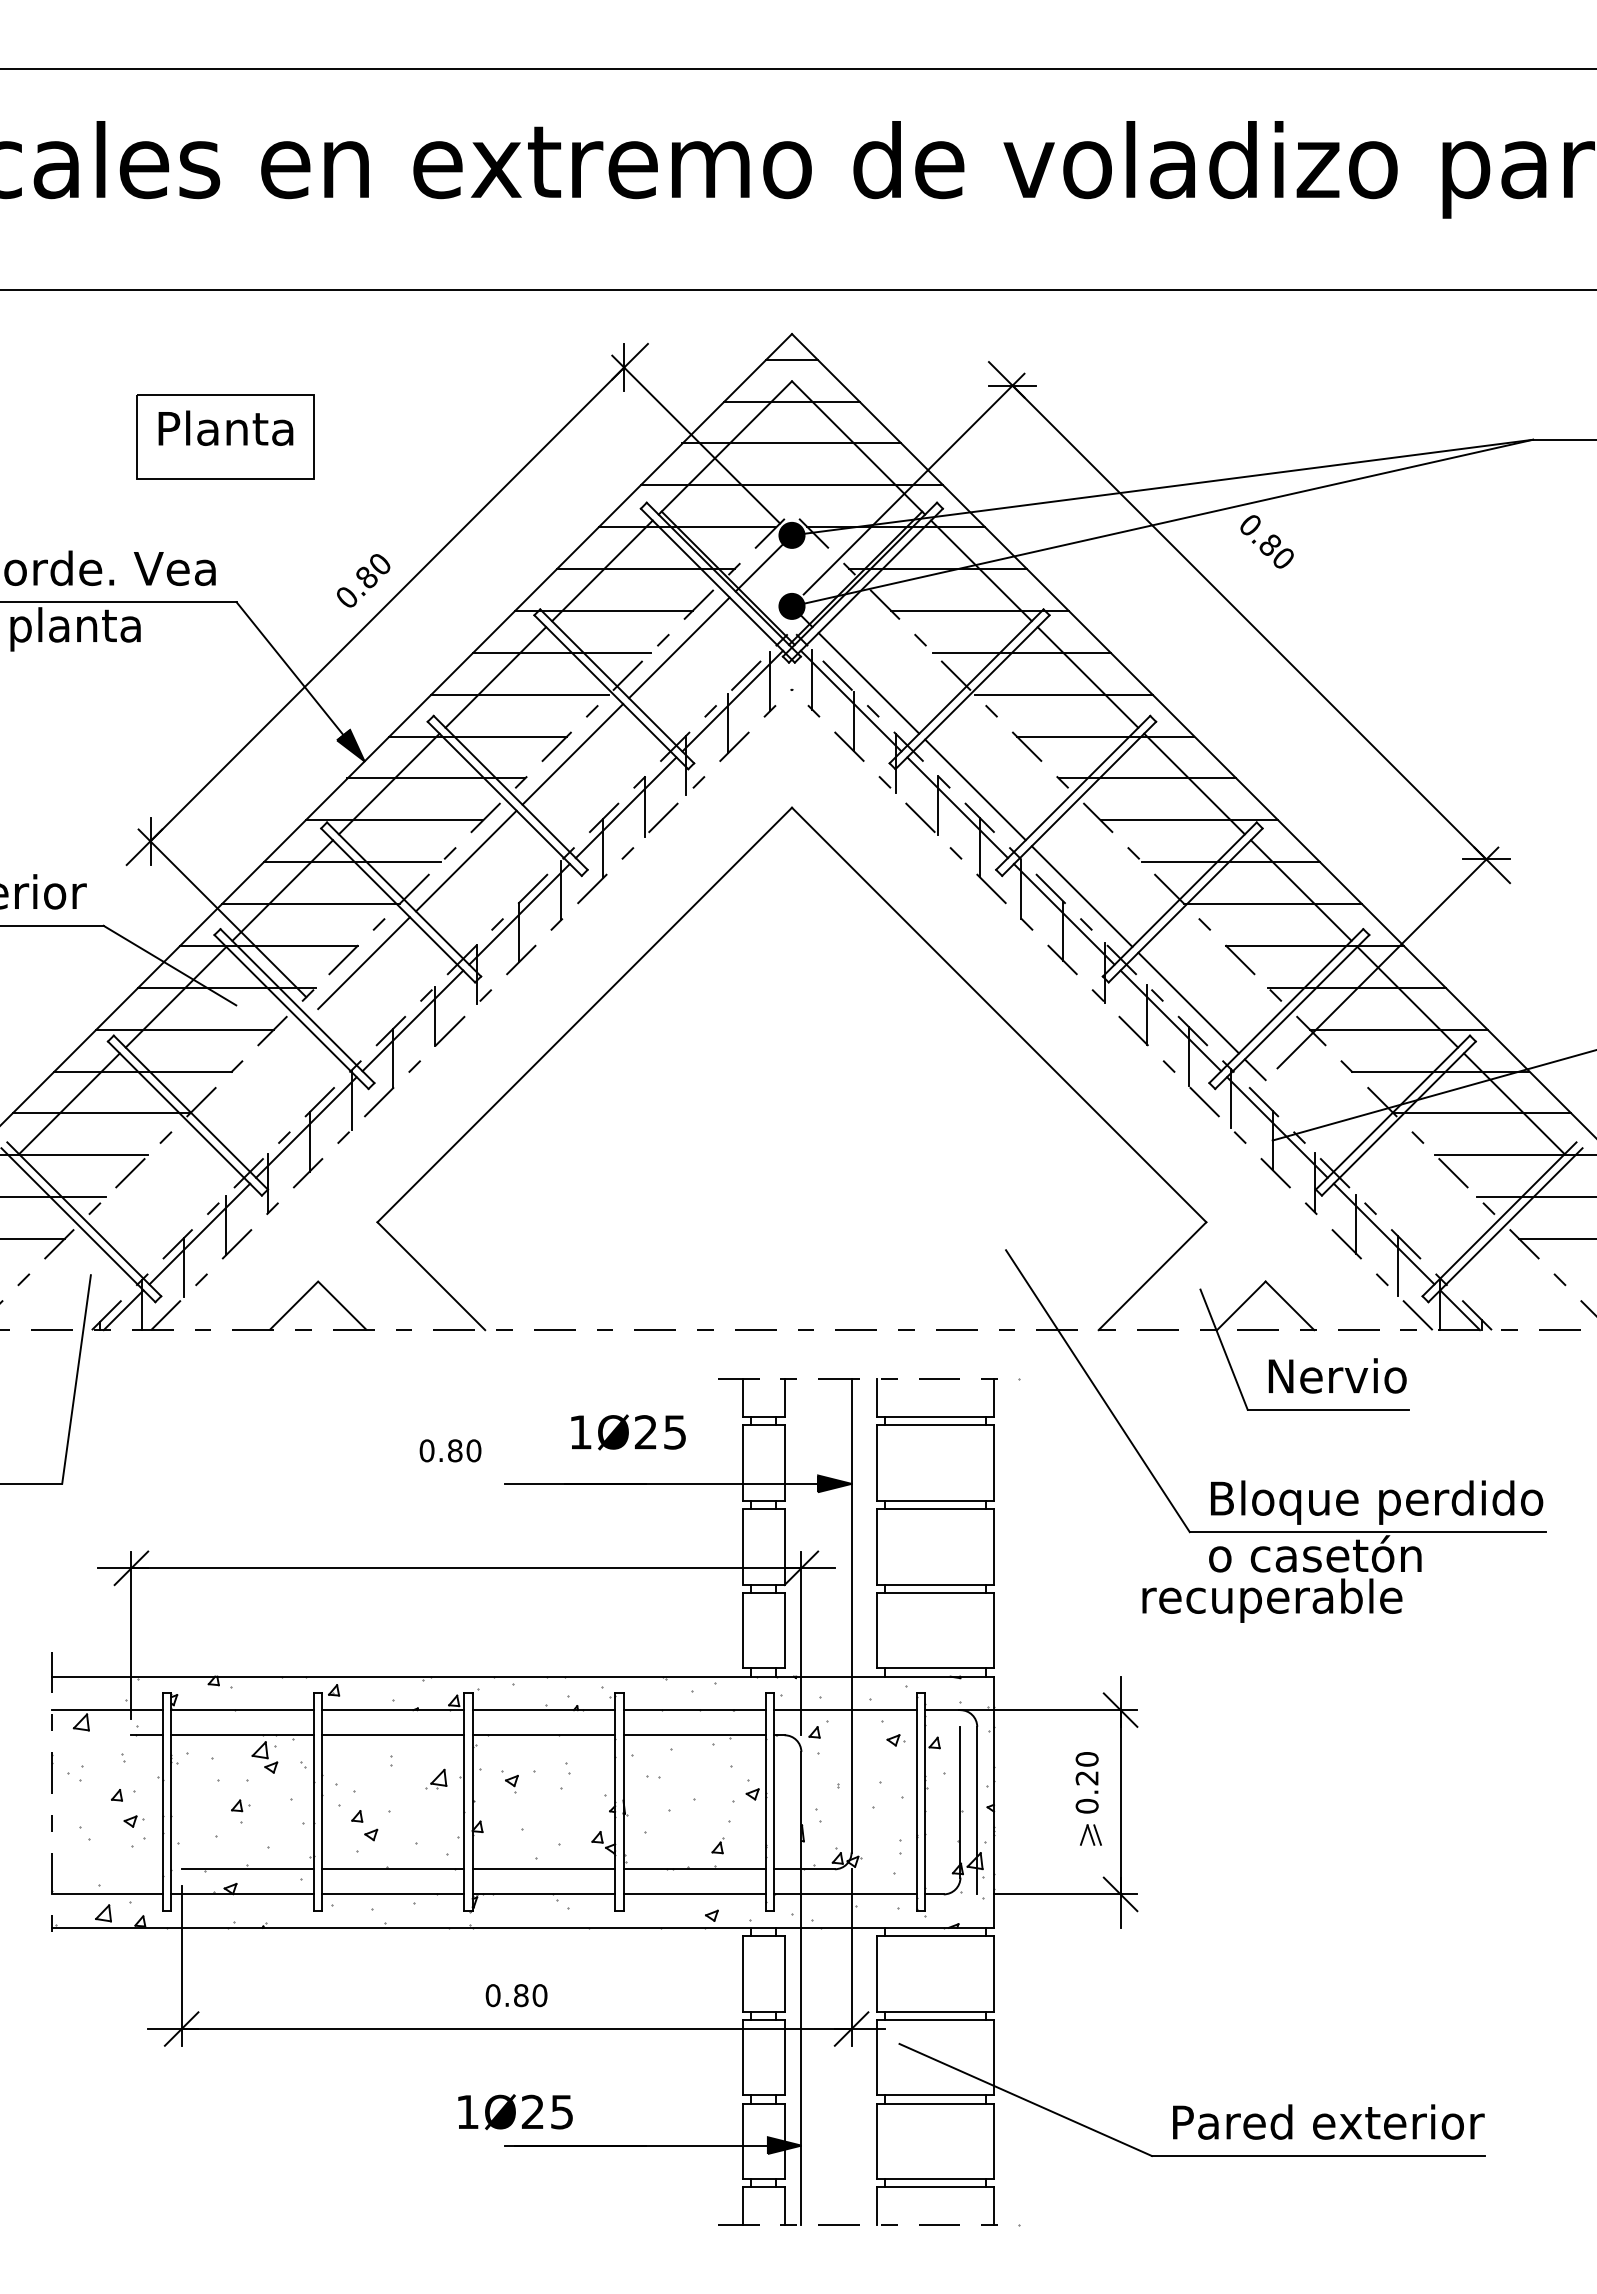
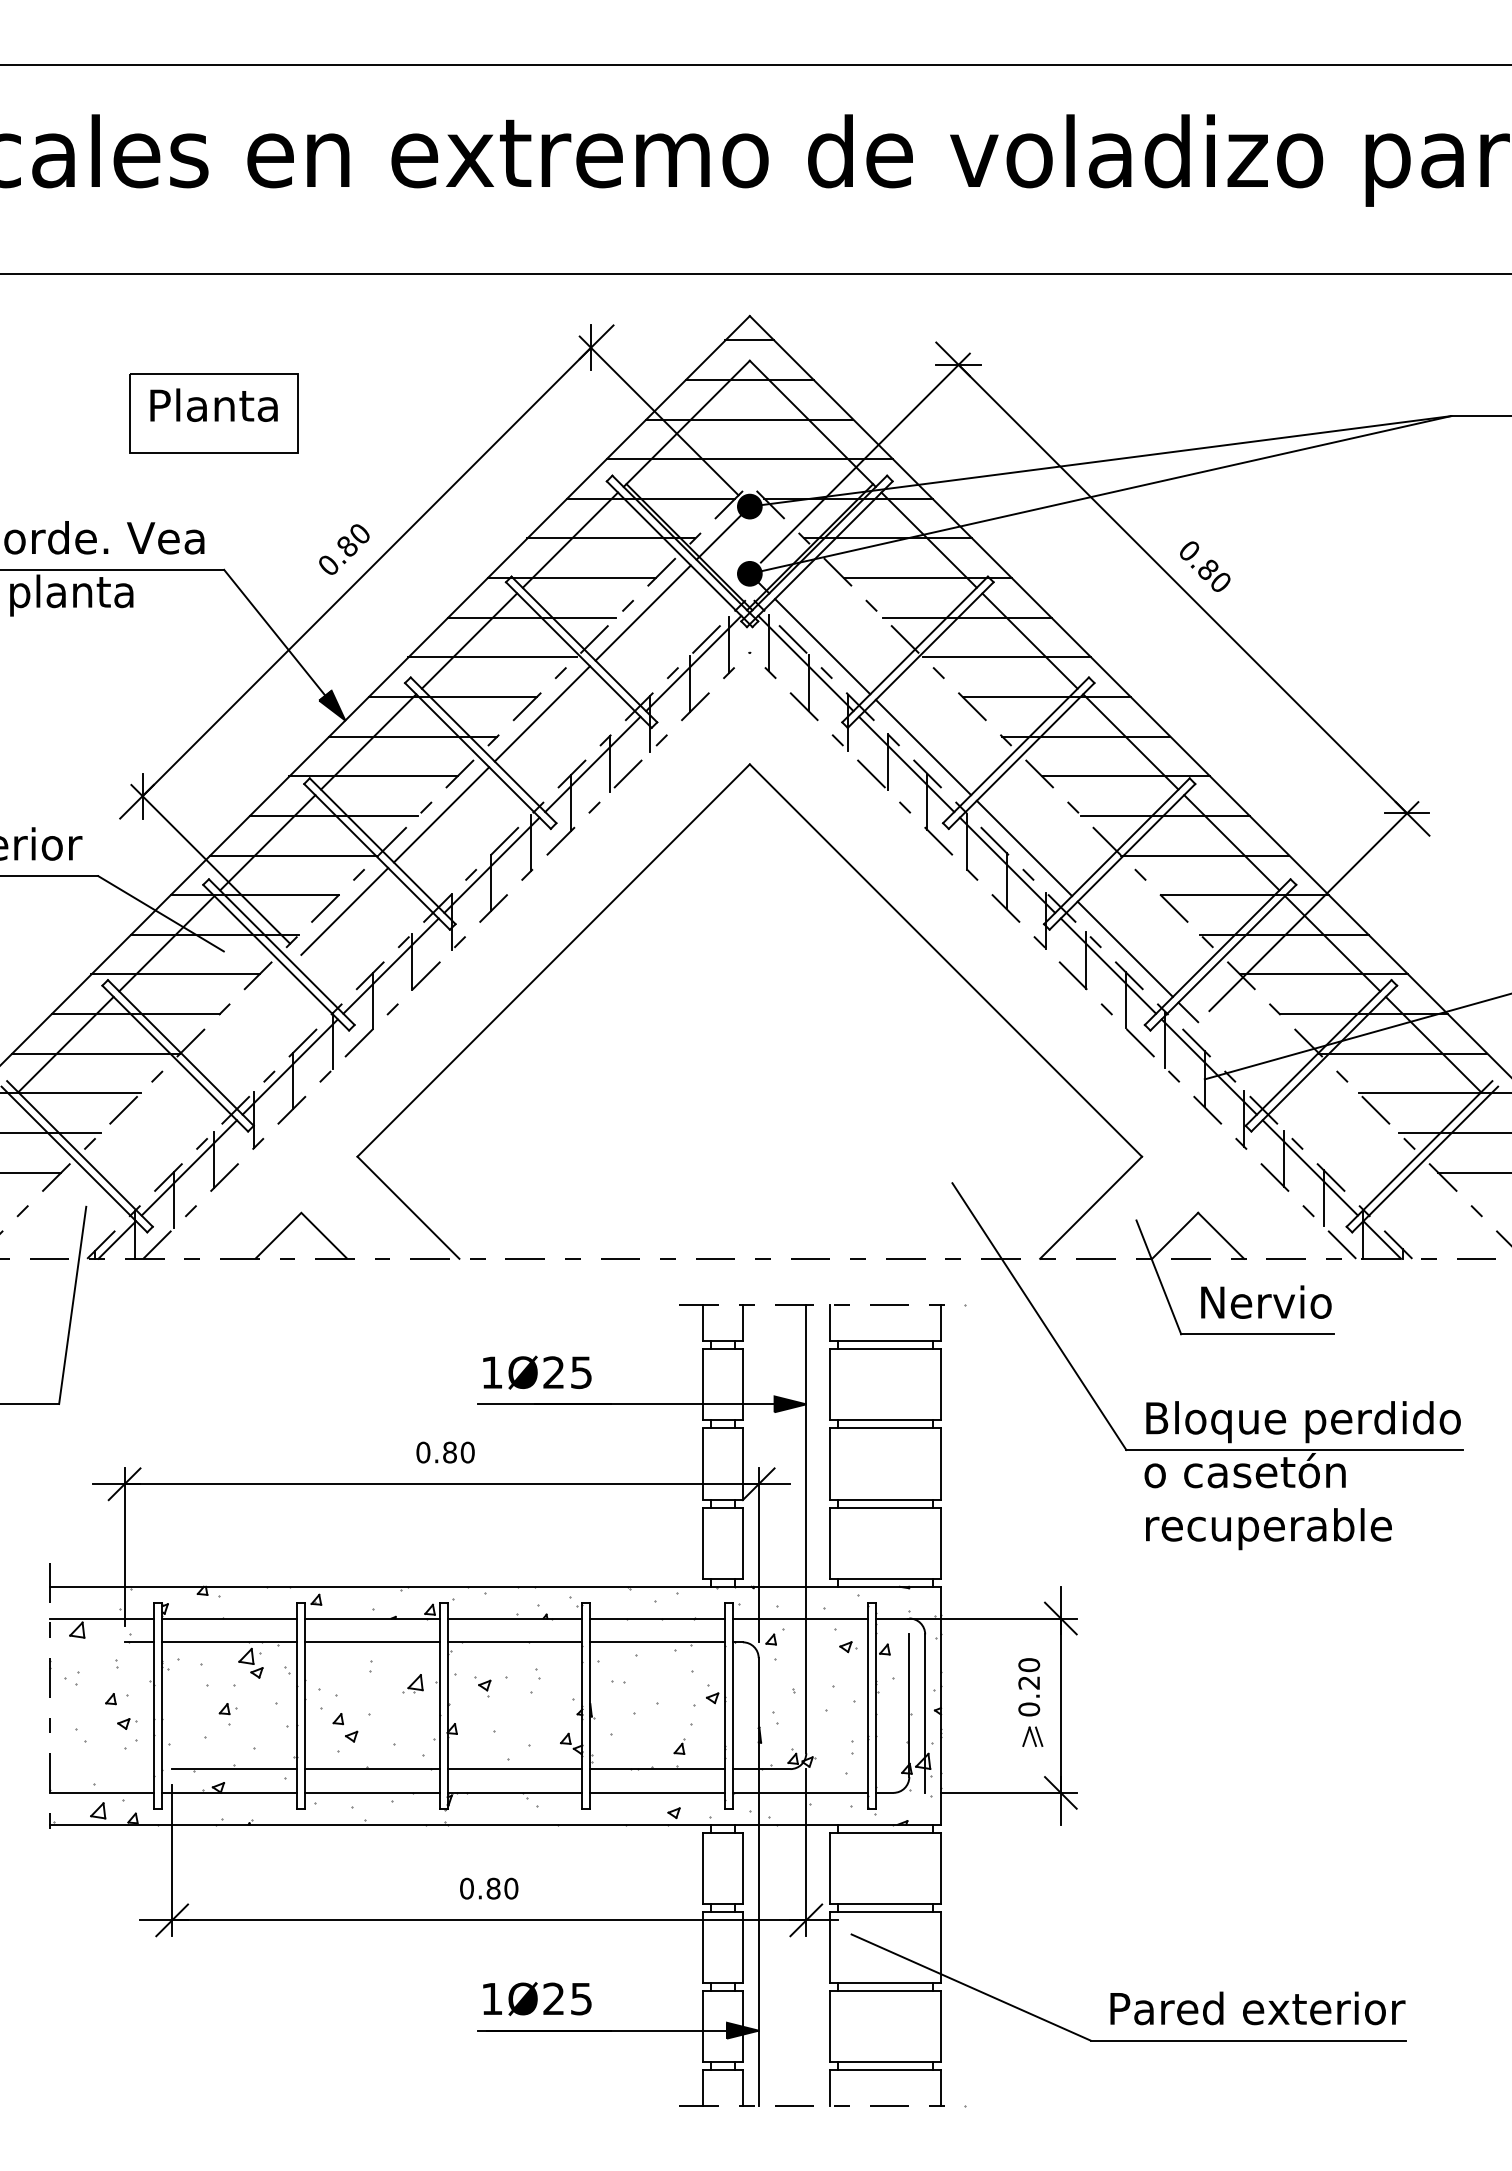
text: (1266, 541) -> (1204, 566), moved
text: (628, 1432) -> (537, 1372), moved
text: (450, 1450) -> (445, 1452), moved
text: (1272, 1600) -> (1269, 1528), moved
text: (515, 2111) -> (537, 1998), moved

